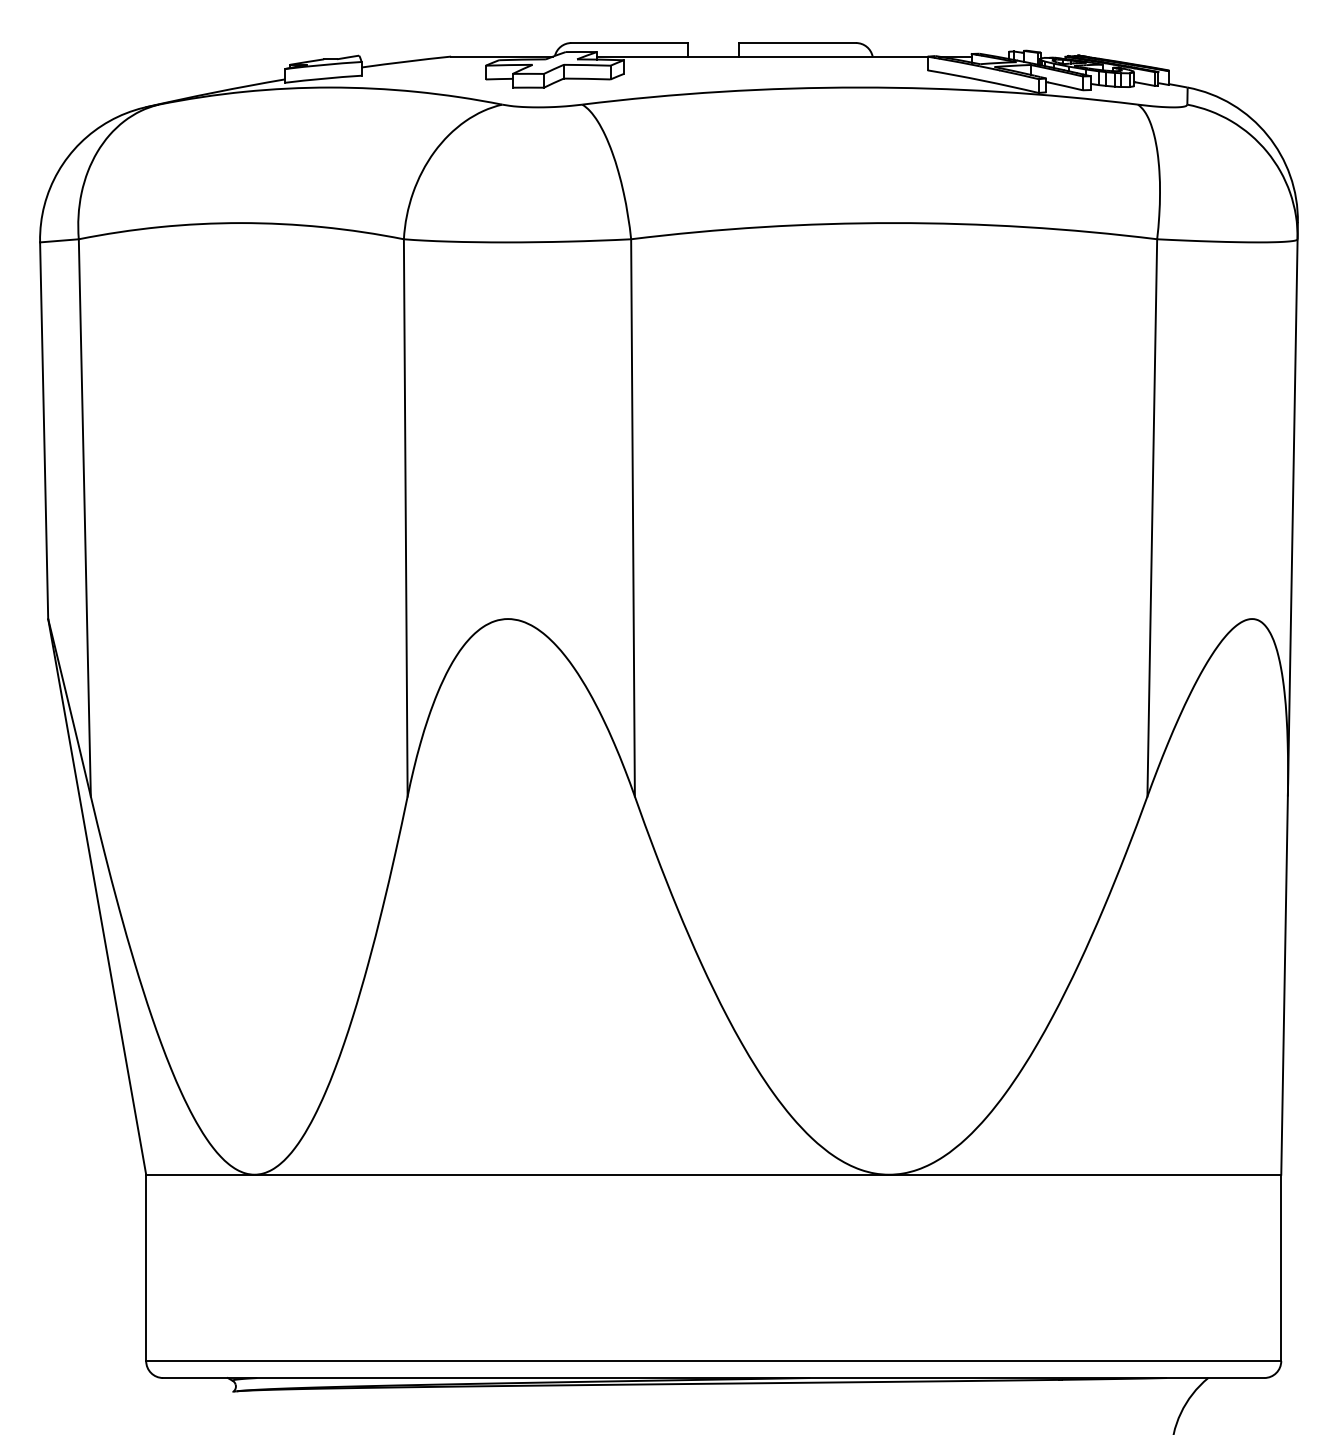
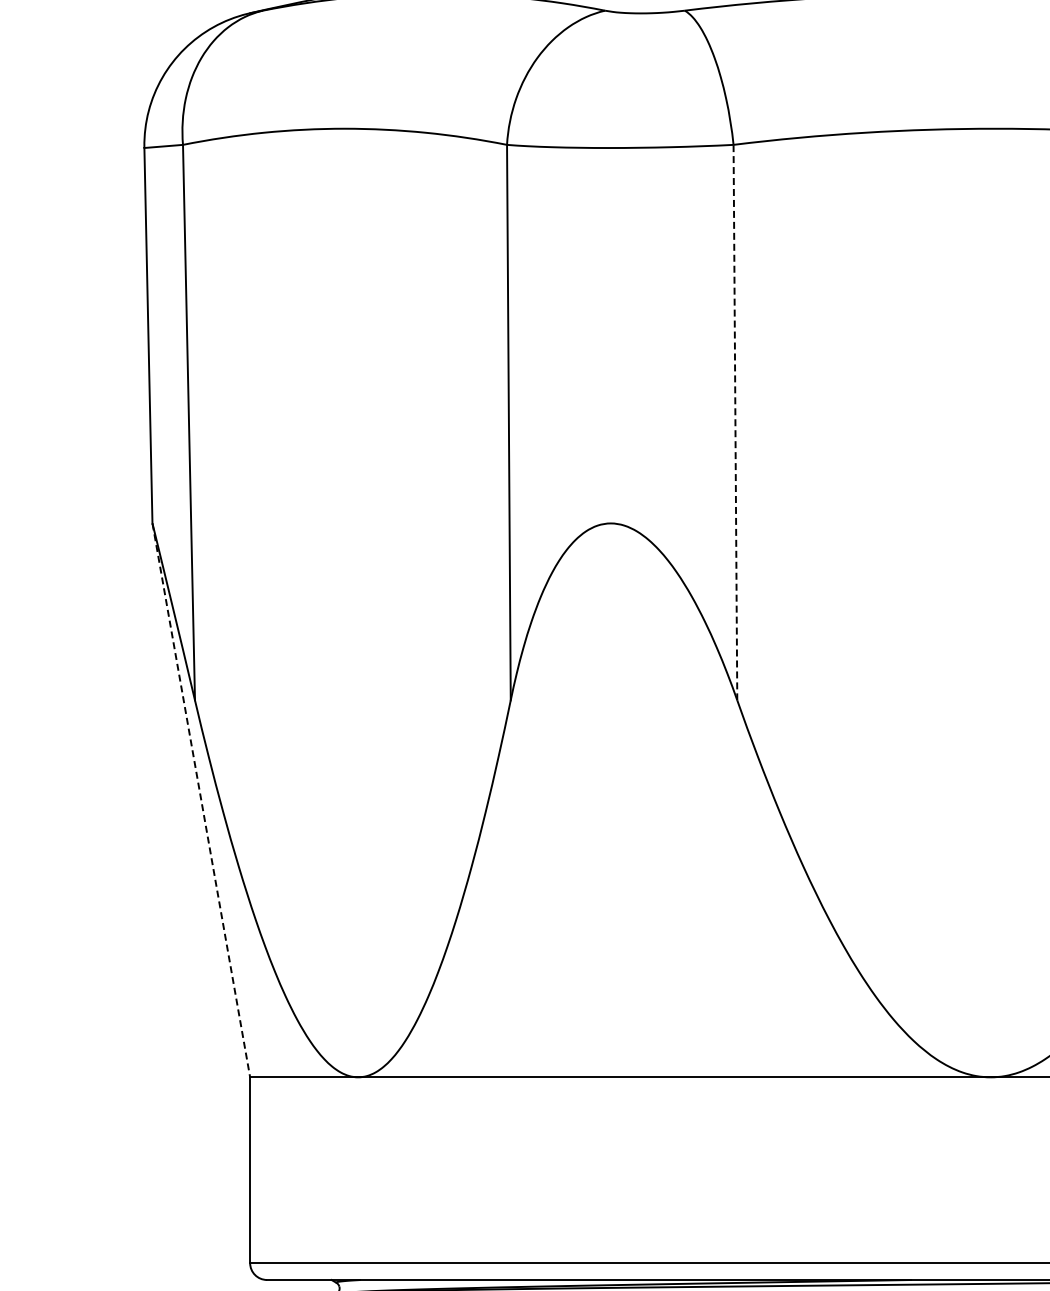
line: (633, 517) -> (735, 422), solid -> dashed
line: (97, 897) -> (201, 801), solid -> dashed

